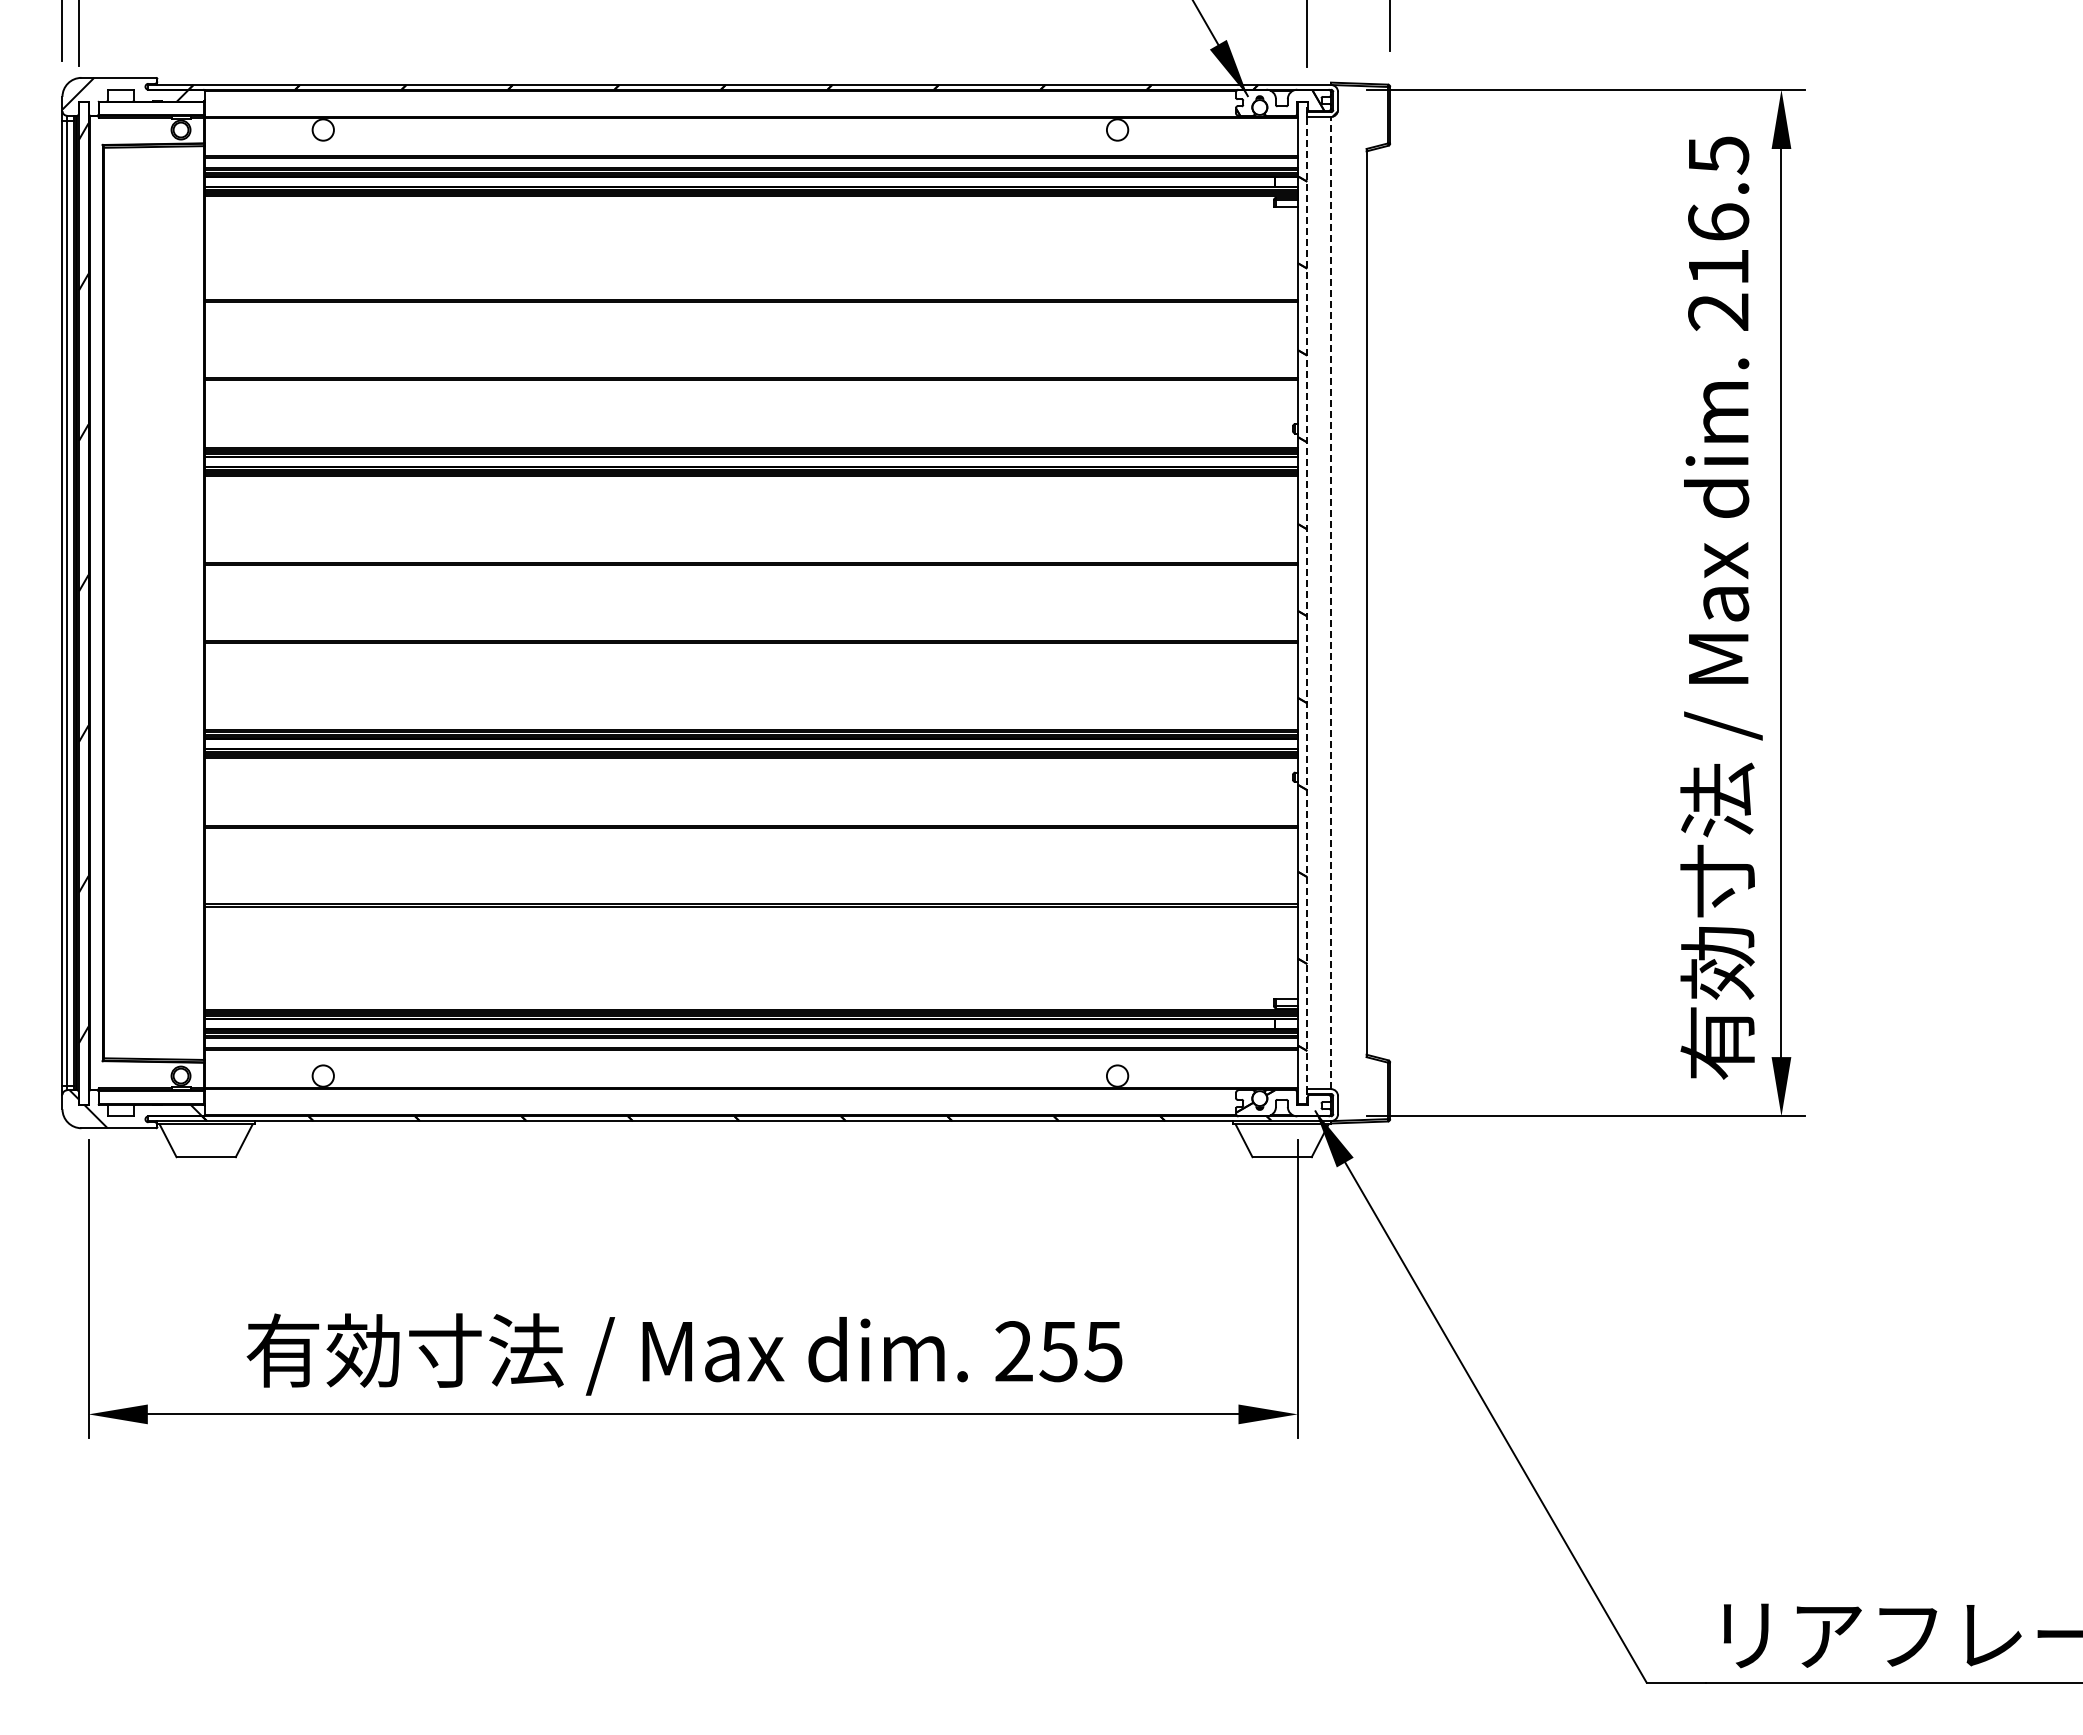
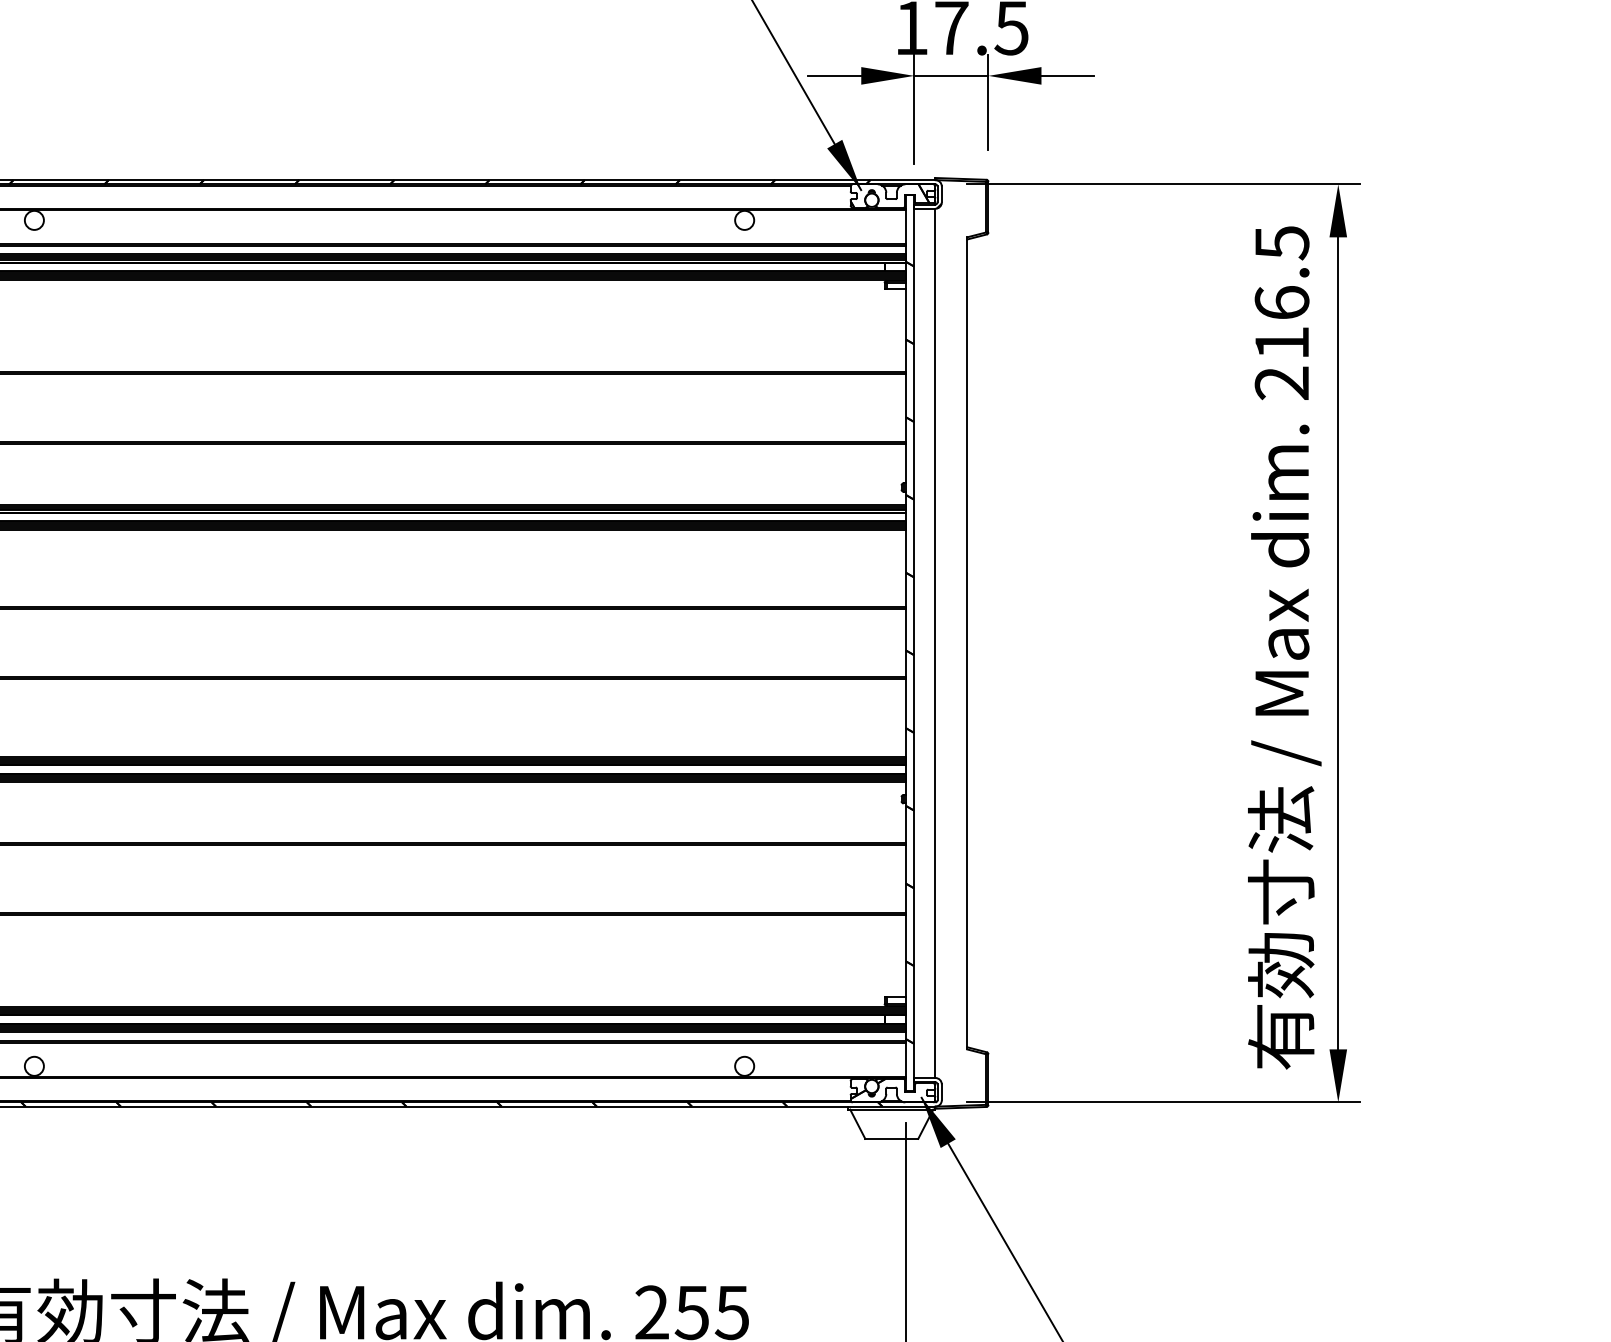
line: (1330, 602) -> (935, 642), dashed -> solid
line: (1307, 603) -> (914, 643), dashed -> solid

